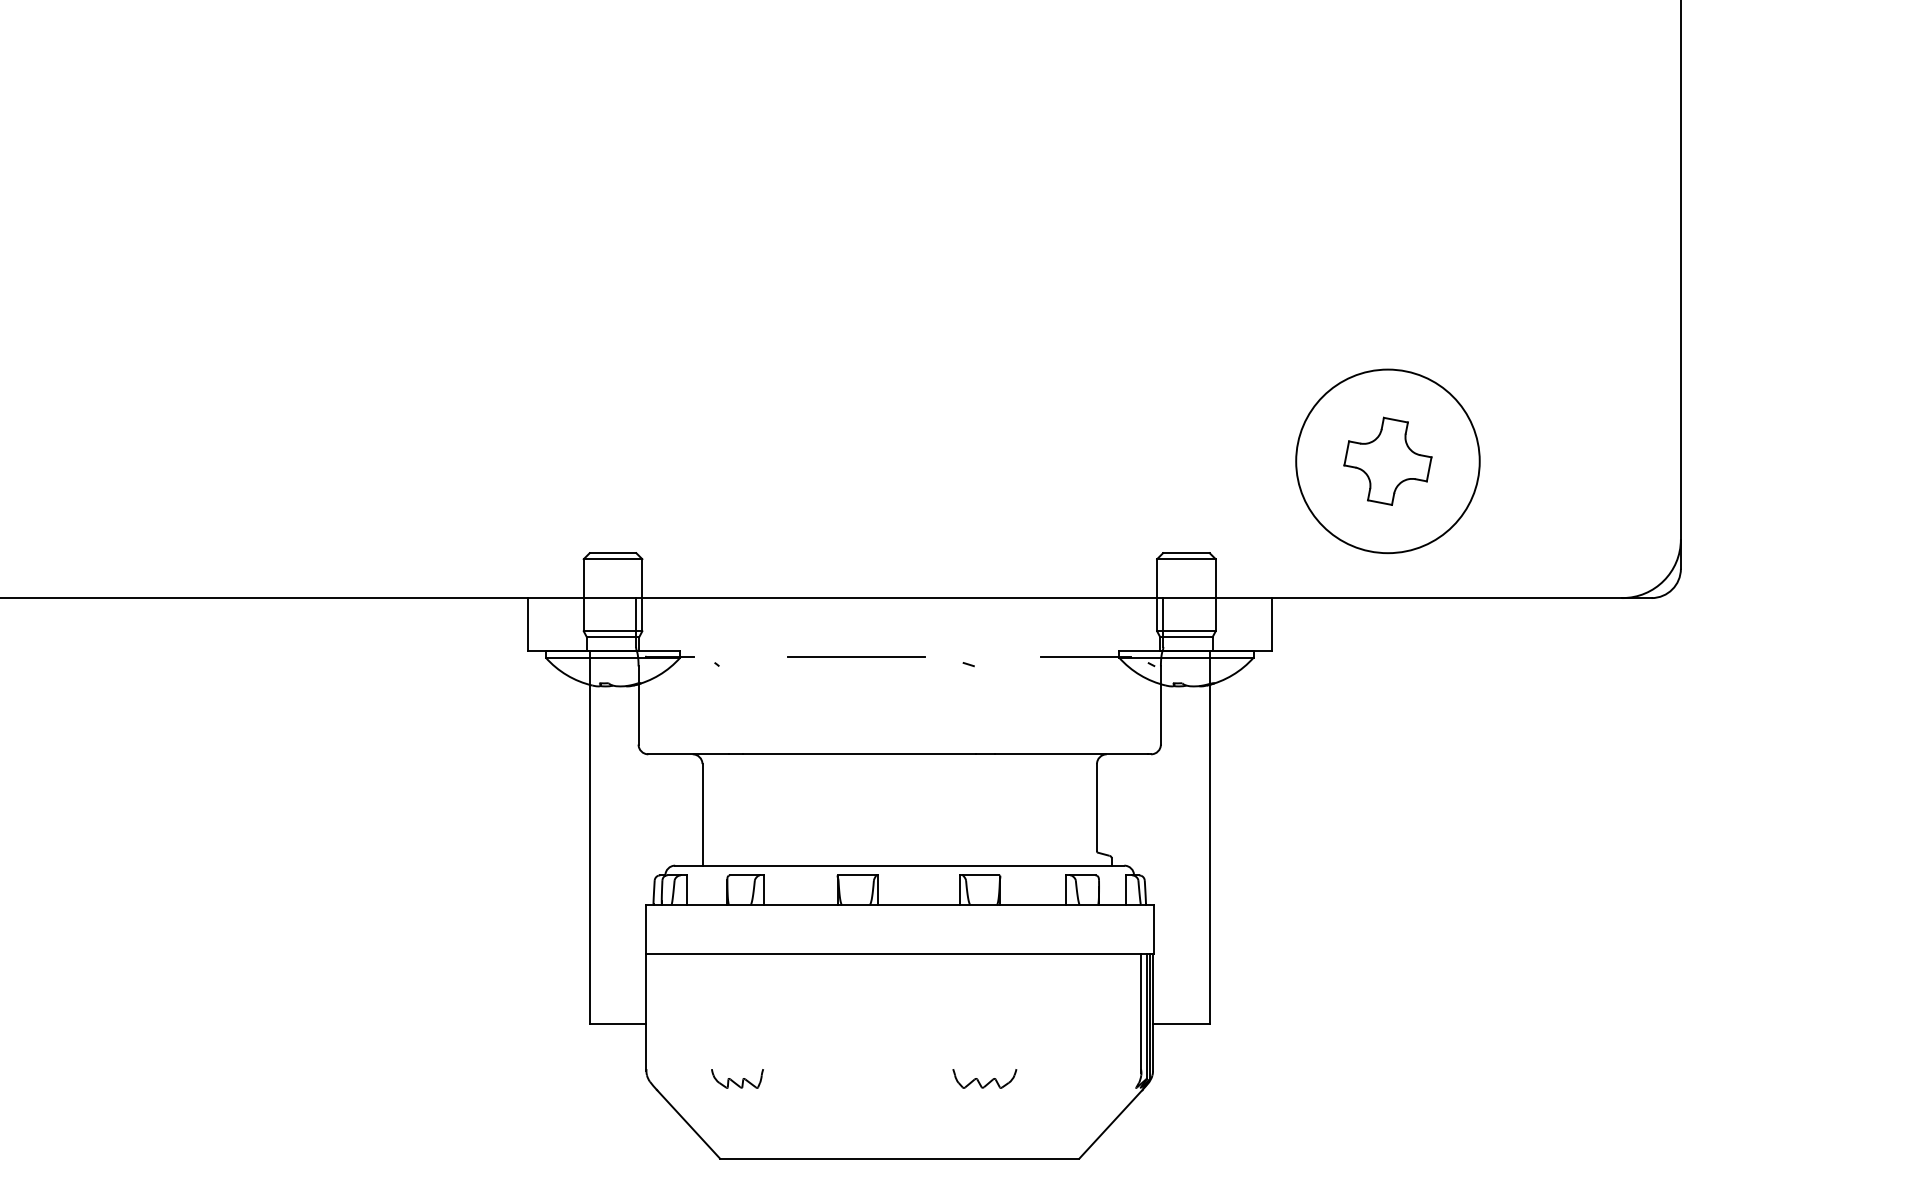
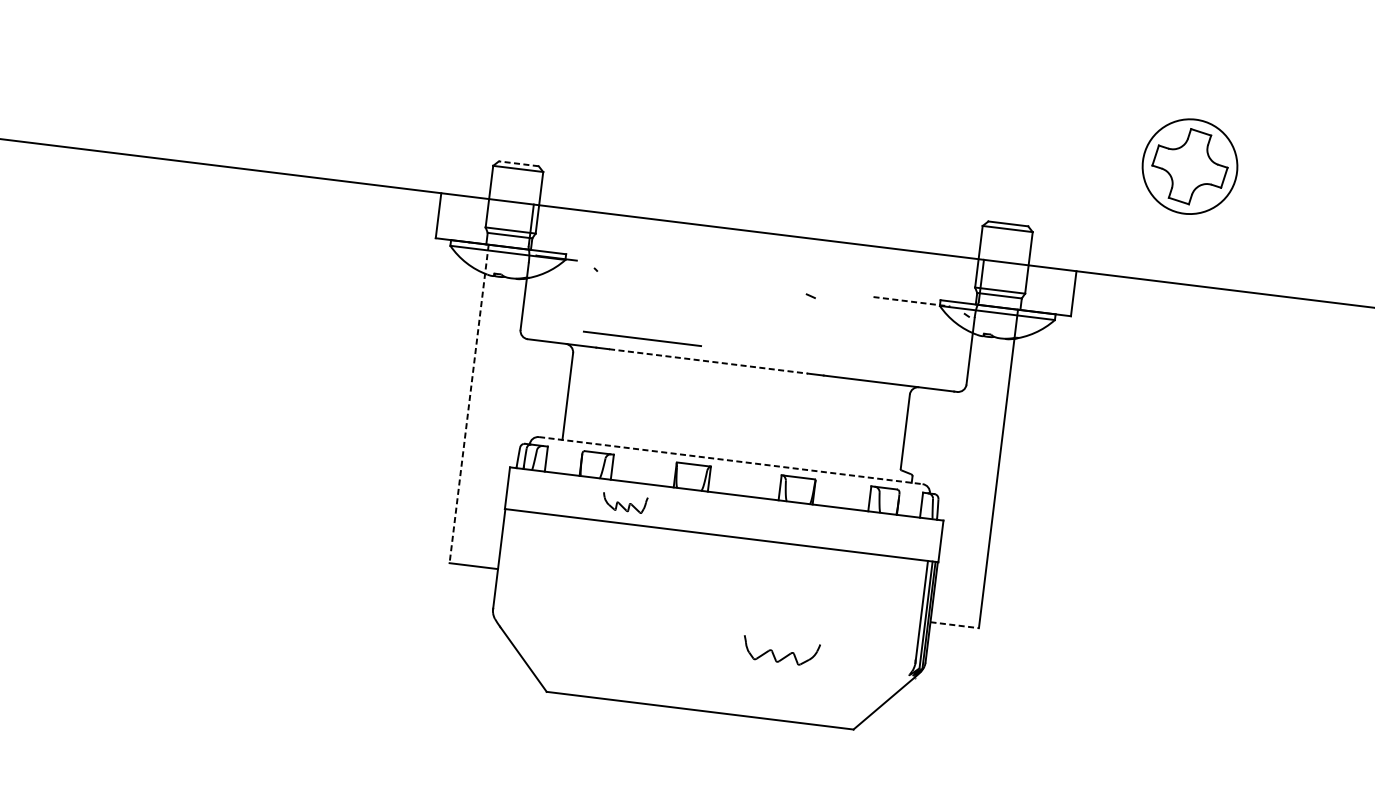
circle: (1387, 461) -> (1189, 166), size x0.6
line: (612, 553) -> (518, 164), solid -> dashed
line: (856, 656) -> (642, 338), moved
line: (1086, 656) -> (912, 301), solid -> dashed
line: (859, 754) -> (708, 361), solid -> dashed
line: (589, 837) -> (468, 404), solid -> dashed
line: (899, 865) -> (730, 460), solid -> dashed
line: (1181, 1023) -> (954, 624), solid -> dashed
part: (737, 1078) -> (624, 502), moved
part: (984, 1078) -> (780, 651), size x1.4

